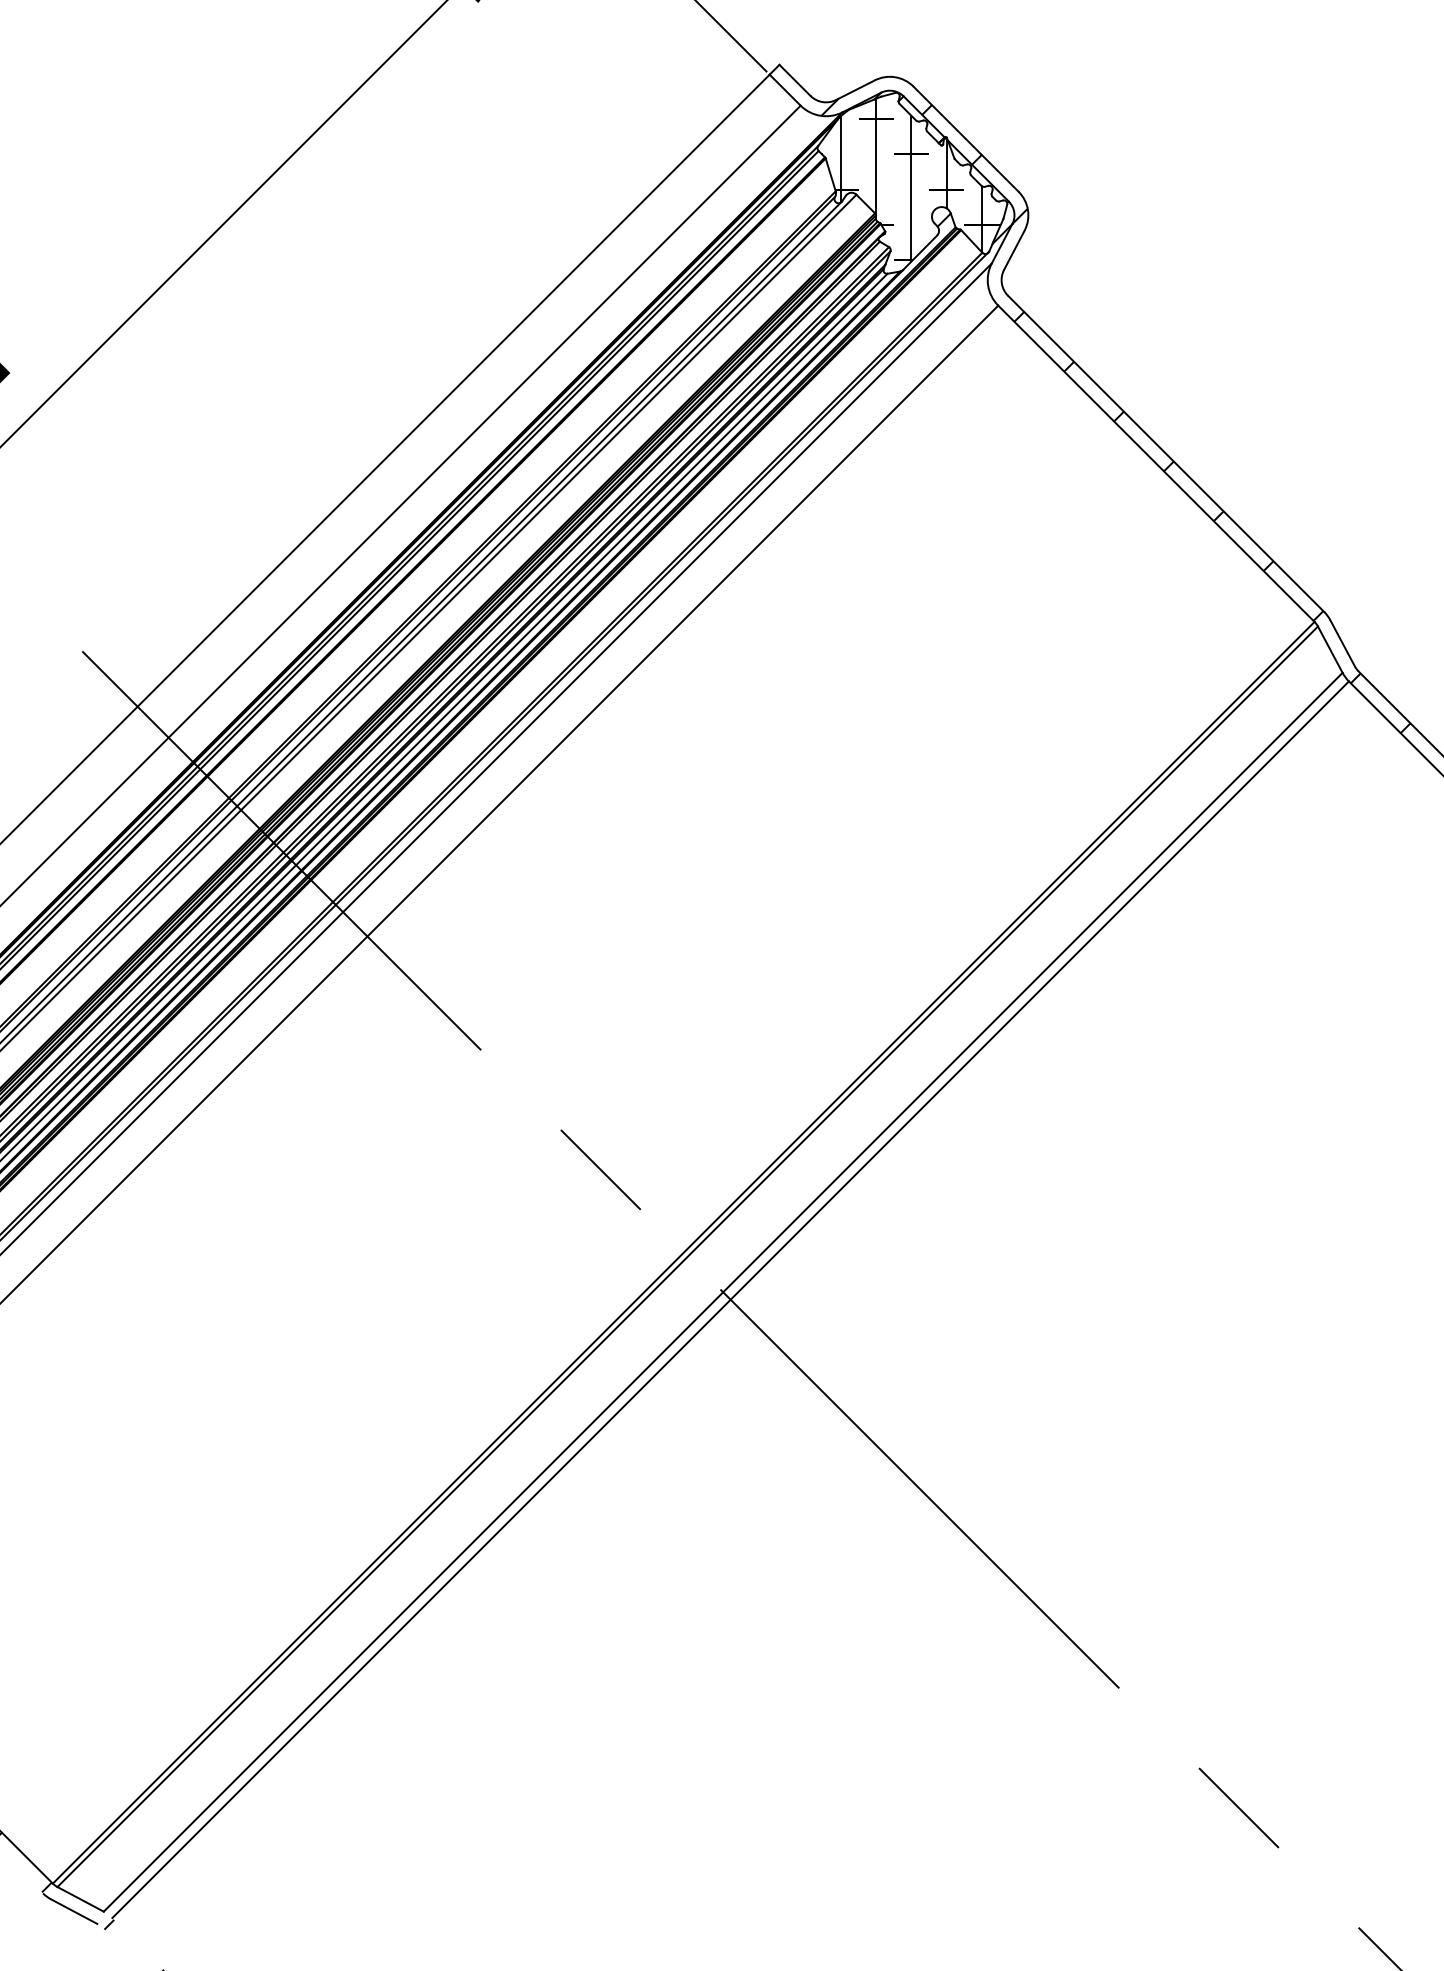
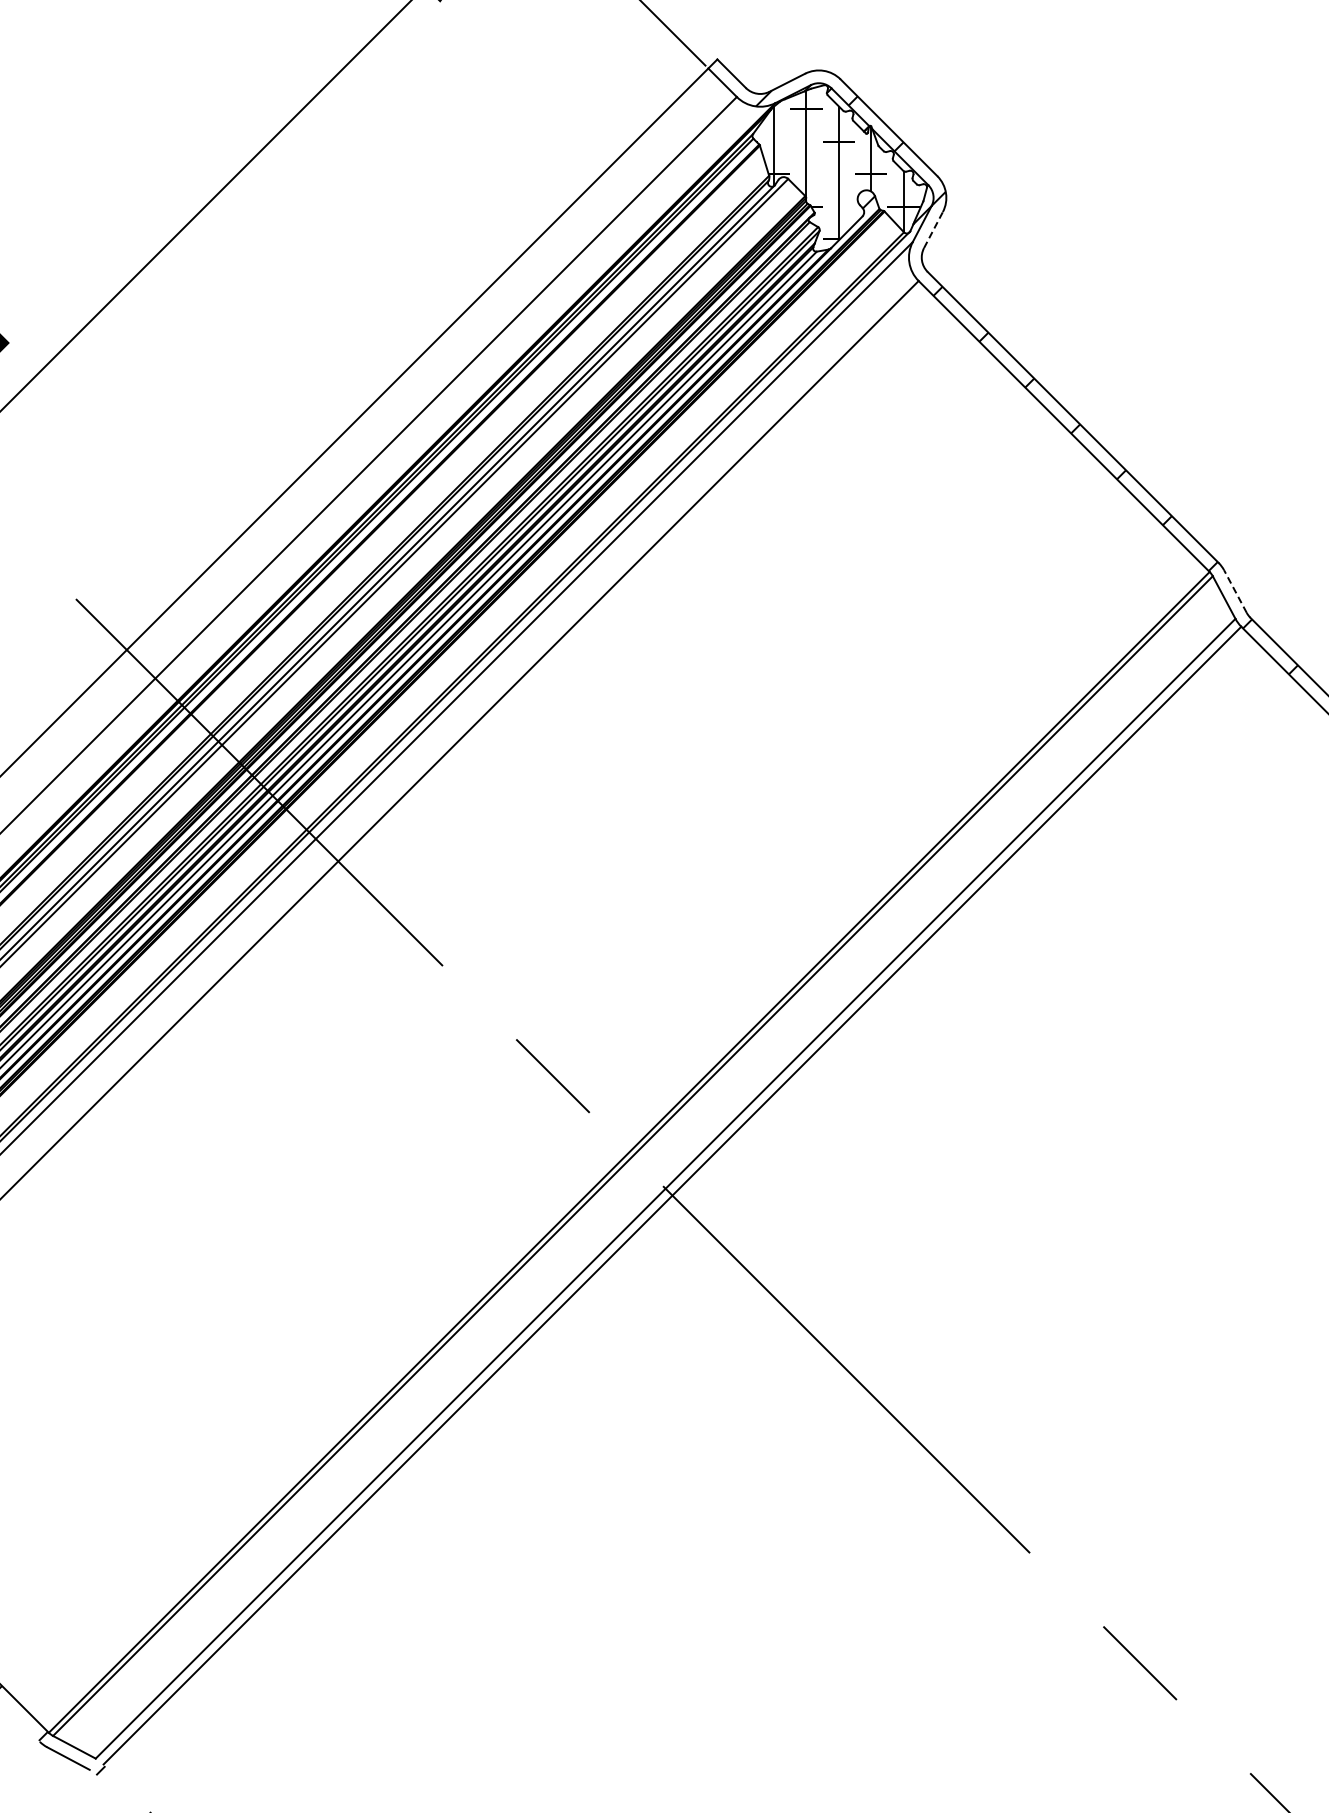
line: (1014, 249) -> (933, 229), solid -> dashed
line: (1342, 643) -> (1235, 591), solid -> dashed

